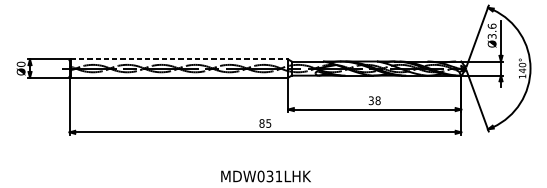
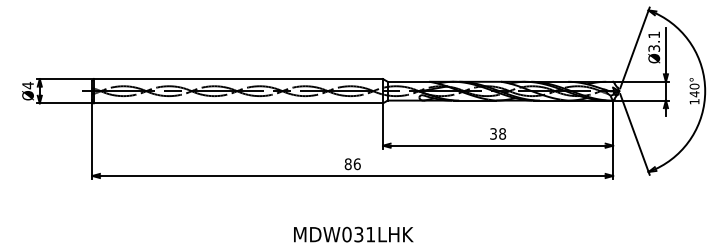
text: (492, 25) -> (654, 34), Ø3.6 -> Ø3.1
line: (179, 59) -> (238, 79), dashed -> solid
text: (20, 64) -> (27, 85), Ø0 -> Ø4
text: (268, 123) -> (356, 164), 85 -> 86

